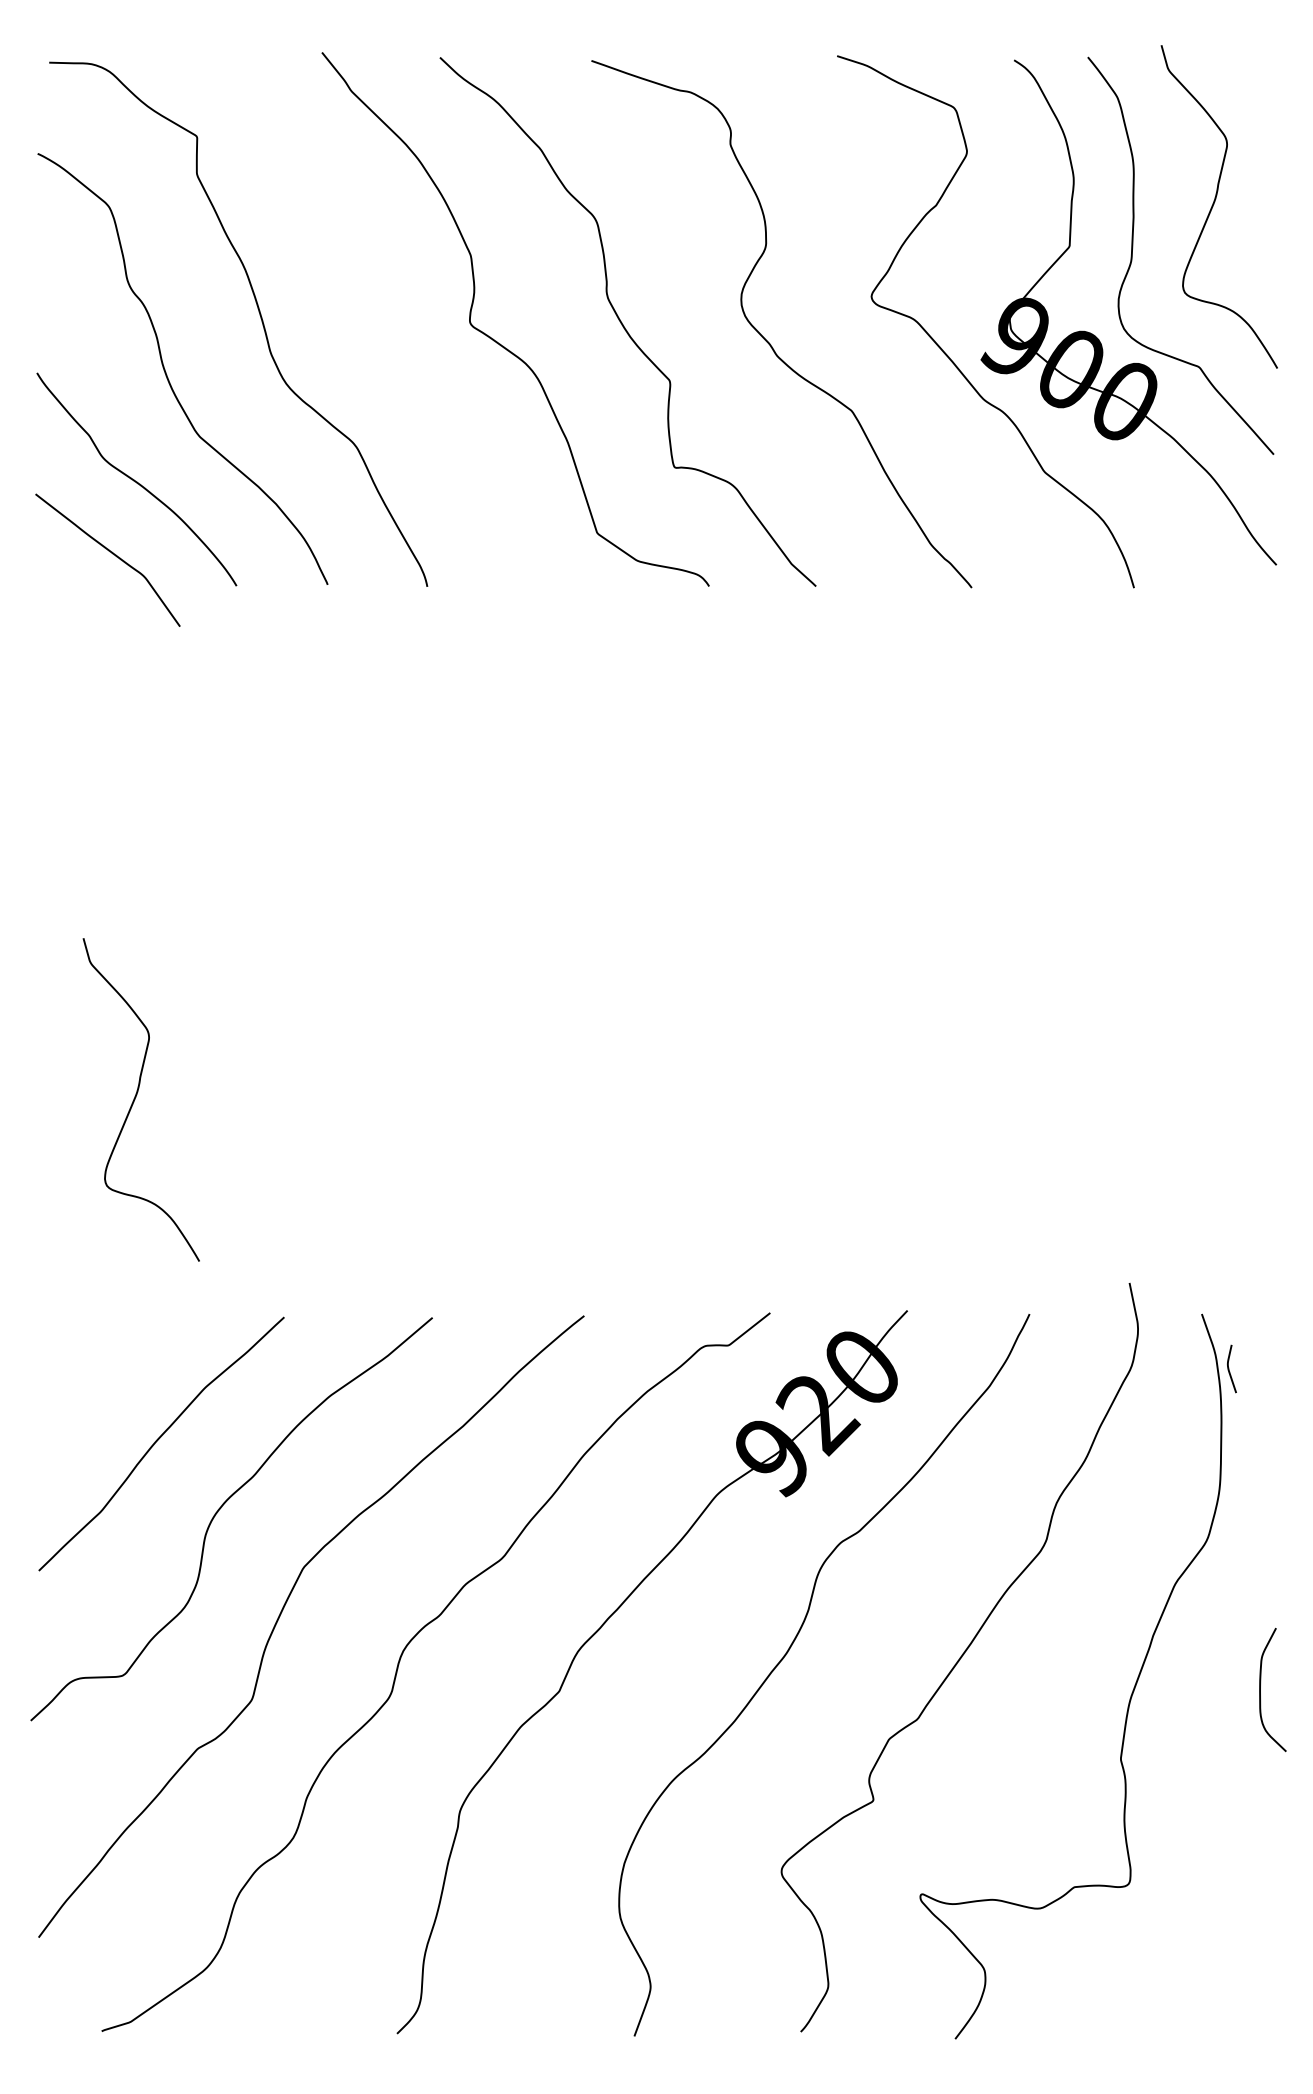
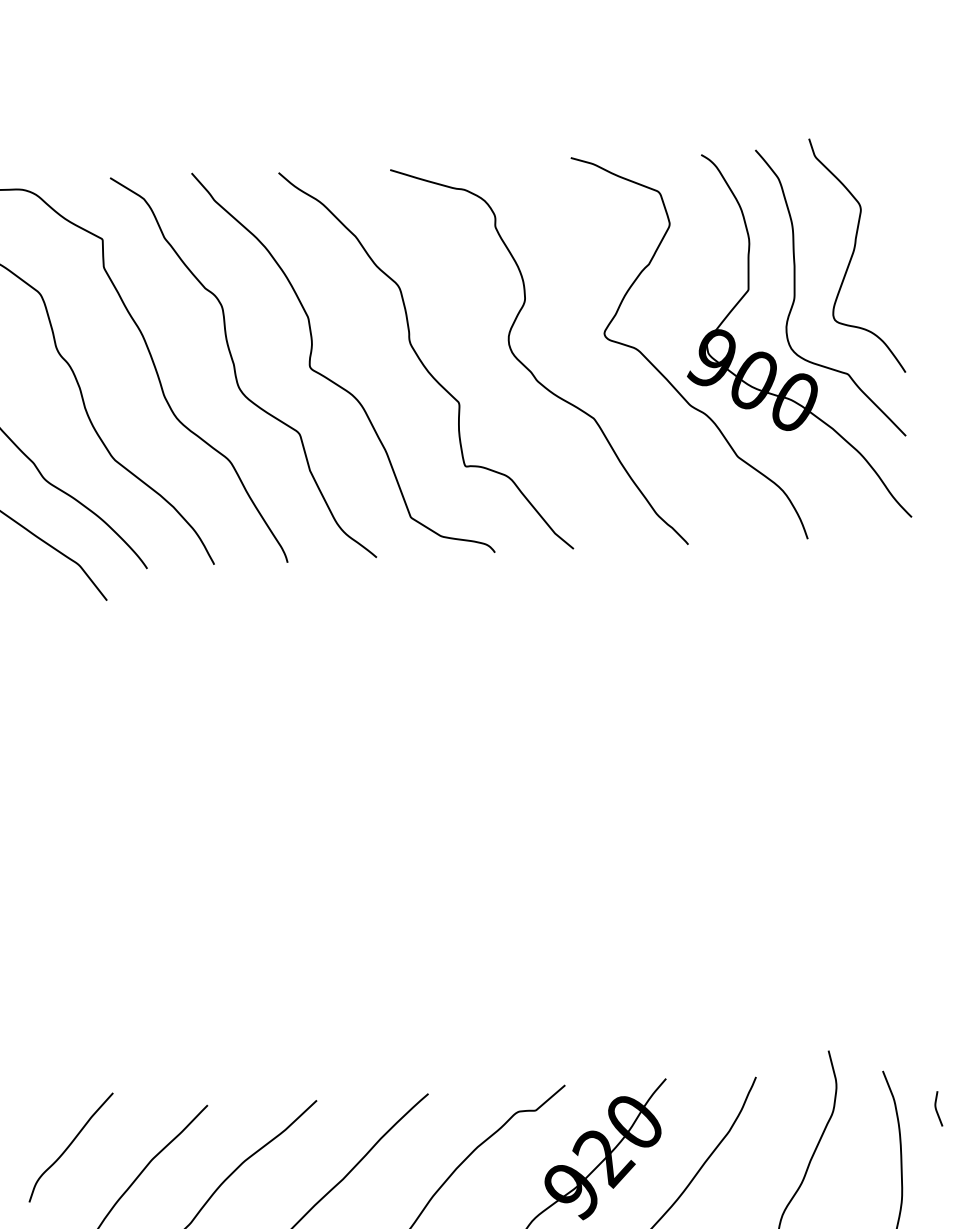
curve: (368, 319) -> (235, 368), added
curve: (136, 1097) -> (91, 948), removed
curve: (95, 1363) -> (70, 1145), added
curve: (1229, 1368) -> (936, 1108), moved

